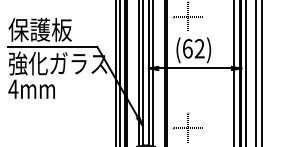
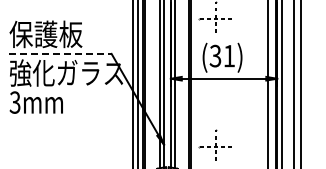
line: (52, 46) -> (60, 53), solid -> dashed
text: (193, 48) -> (222, 55), (62) -> (31)
text: (12, 89) -> (14, 102), 4mm -> 3mm

